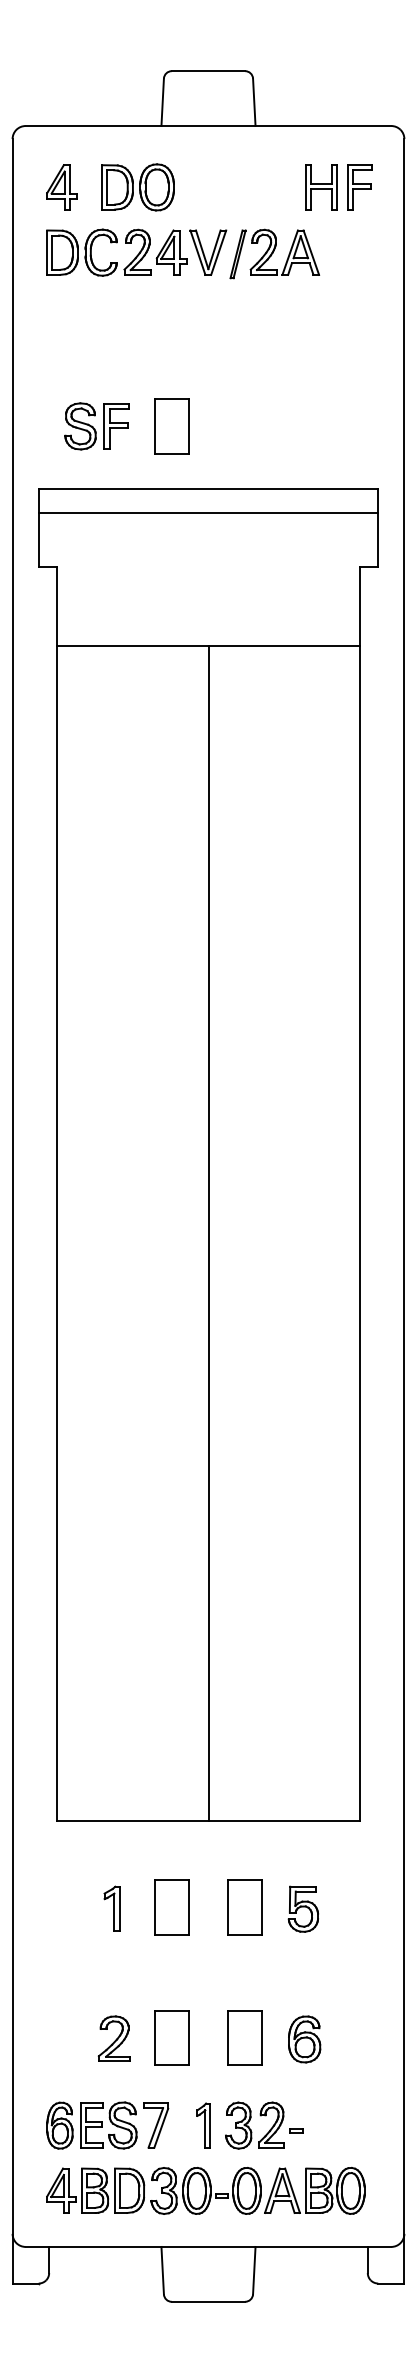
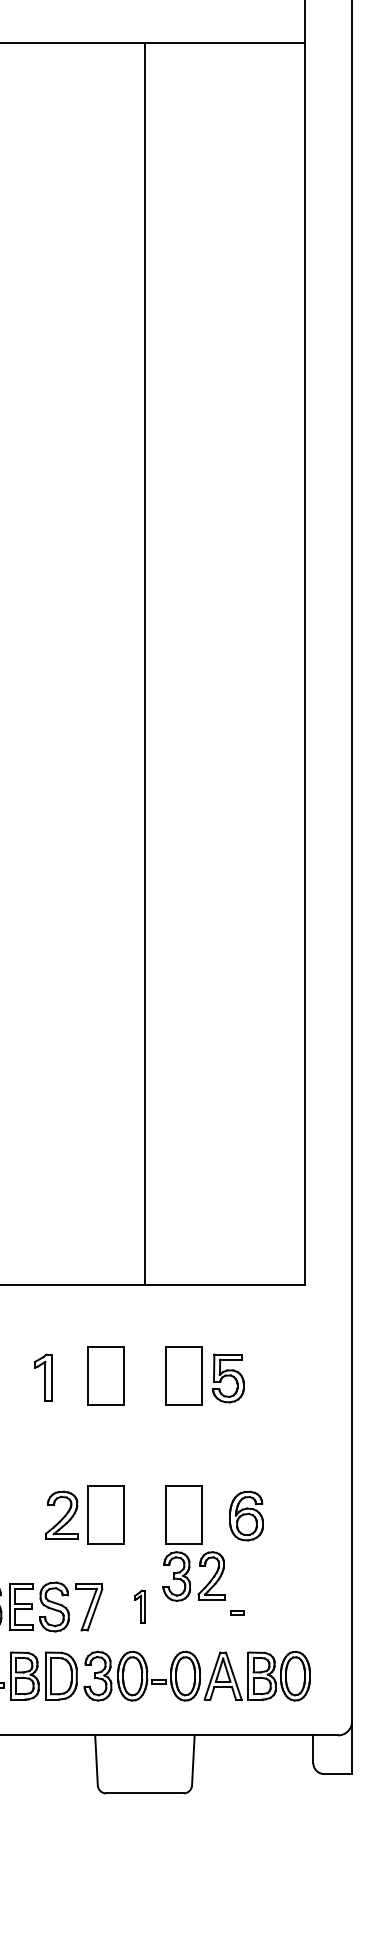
part: (302, 1908) -> (227, 1377), moved
part: (113, 2038) -> (61, 1515), moved
part: (203, 2125) -> (139, 1607), size x0.7
part: (254, 2125) -> (193, 1576), moved

